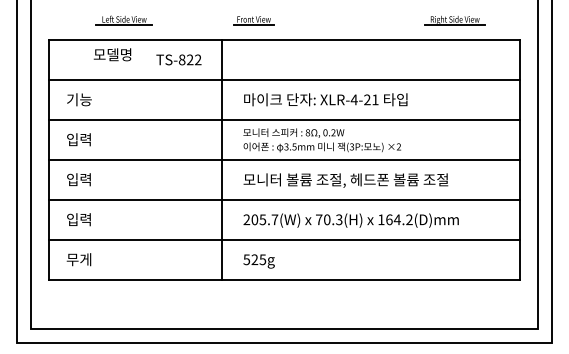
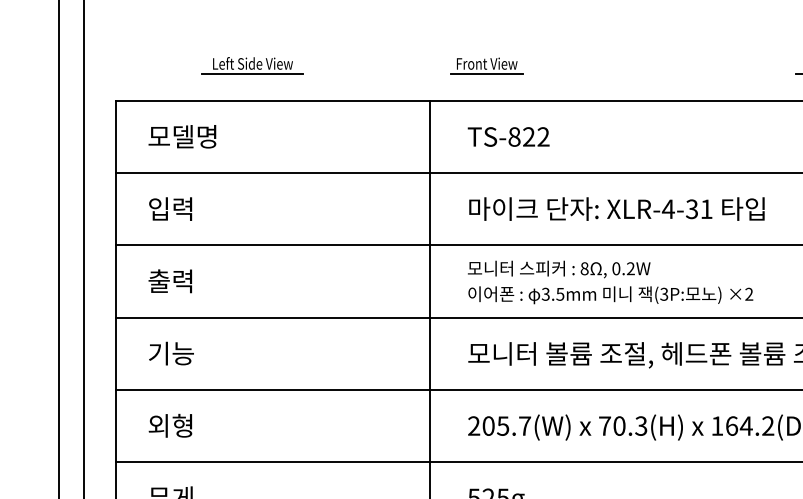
text: (112, 54) -> (182, 136), moved
text: (178, 59) -> (507, 136), moved
text: (79, 99) -> (171, 208), 기능 -> 입력
text: (367, 100) -> (692, 210), XLR-4-21 -> XLR-4-31
text: (72, 139) -> (158, 280), 입력 -> 출력
text: (79, 179) -> (171, 353), 입력 -> 기능
text: (78, 219) -> (169, 425), 입력 -> 외형

